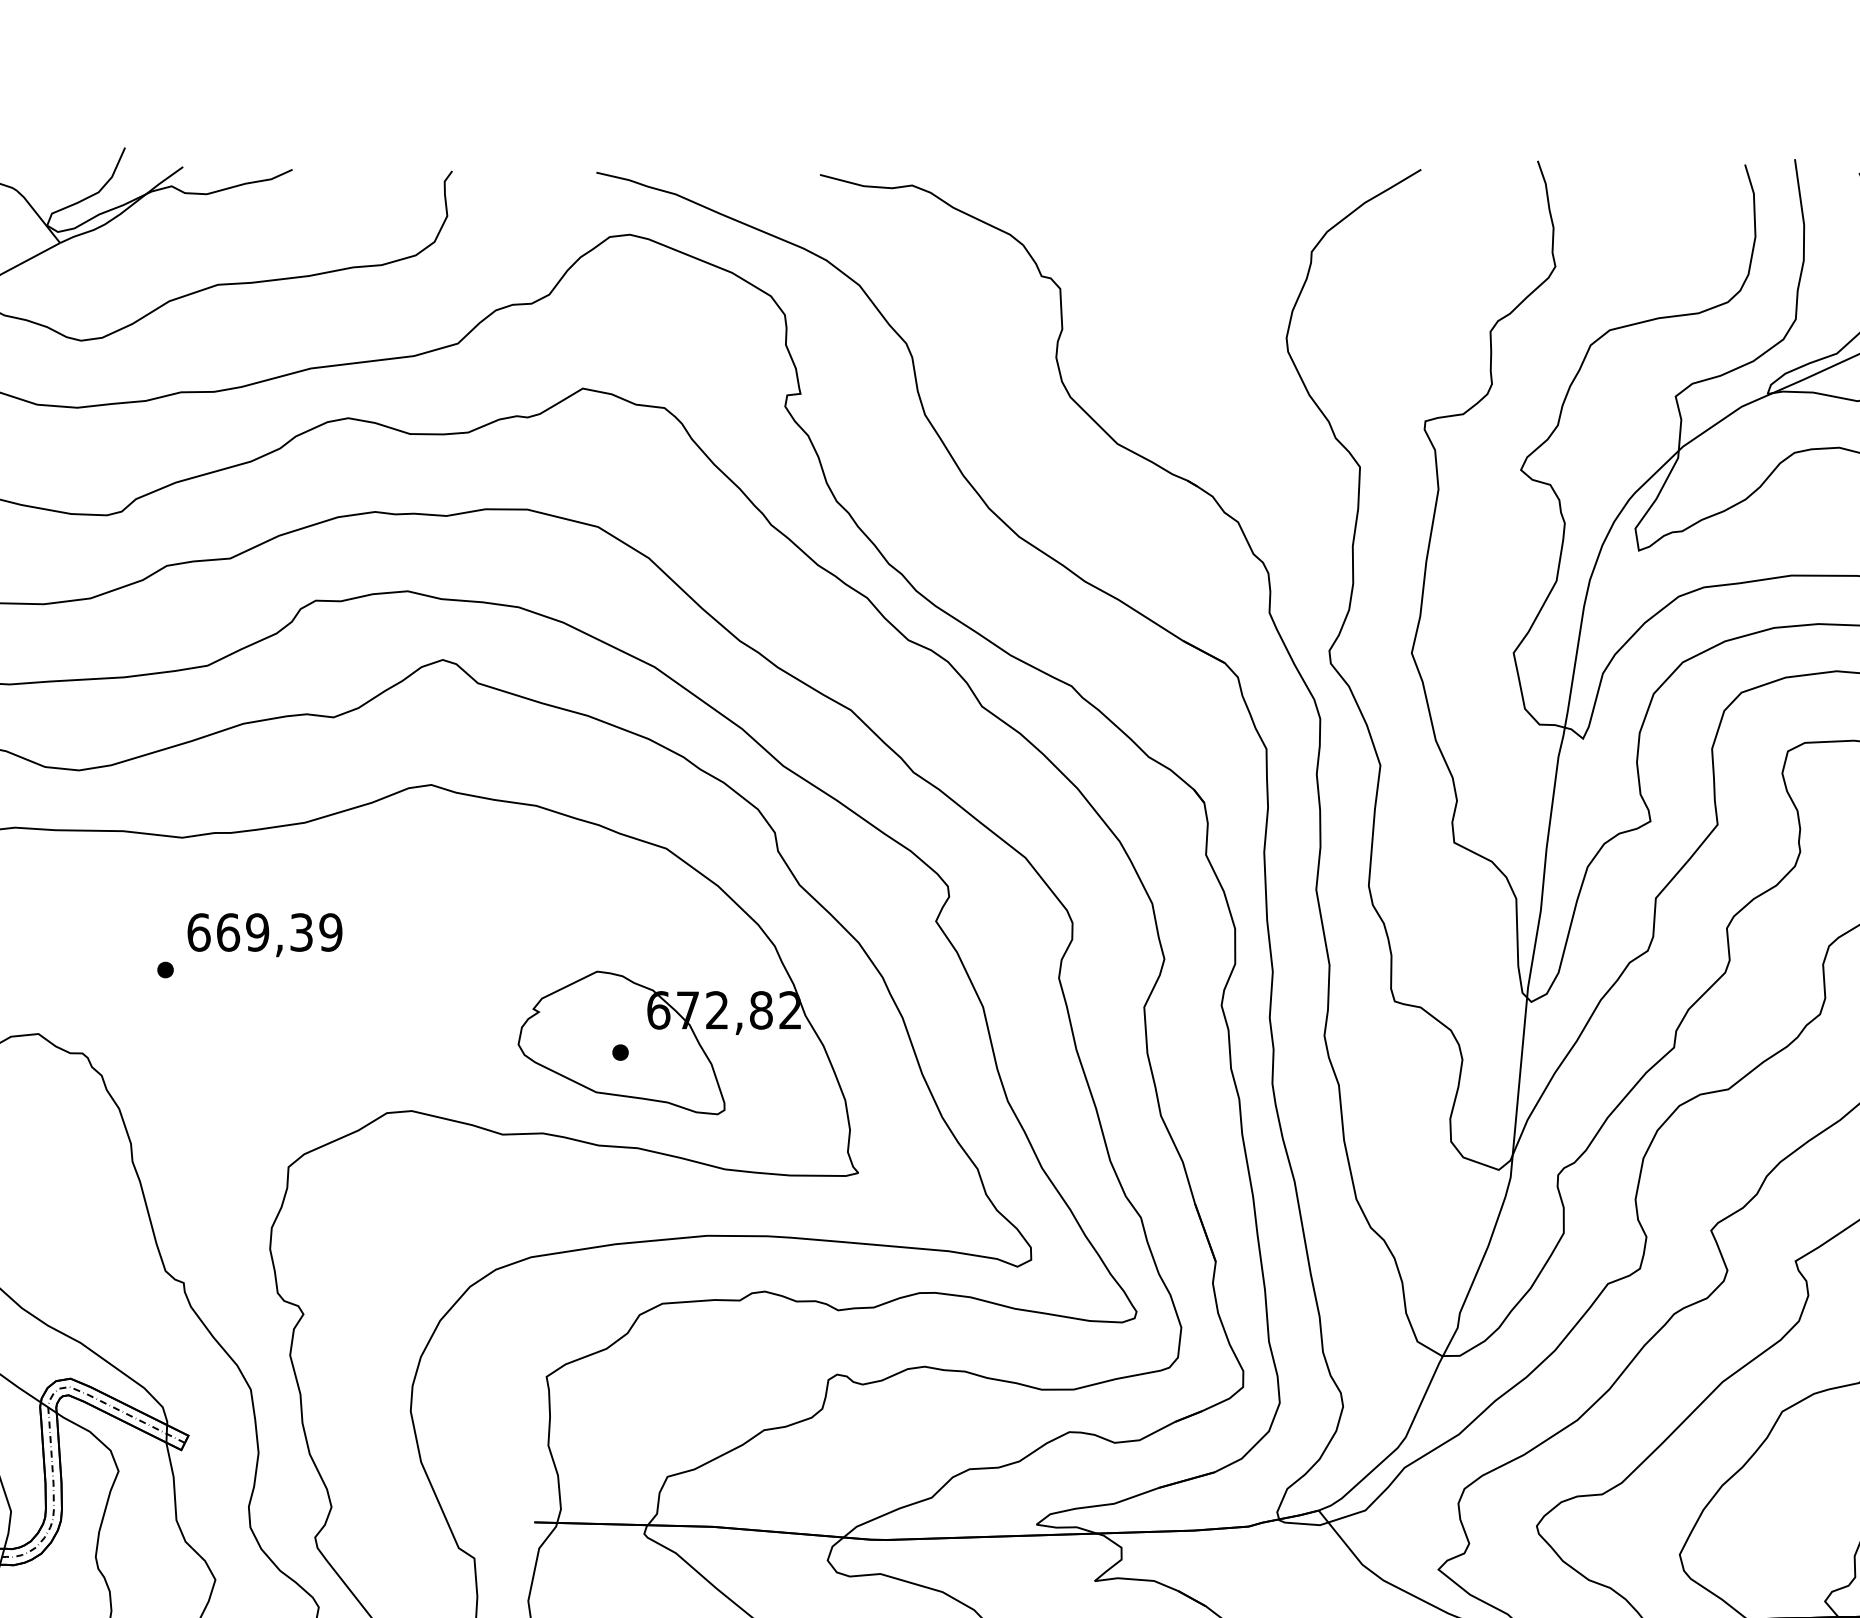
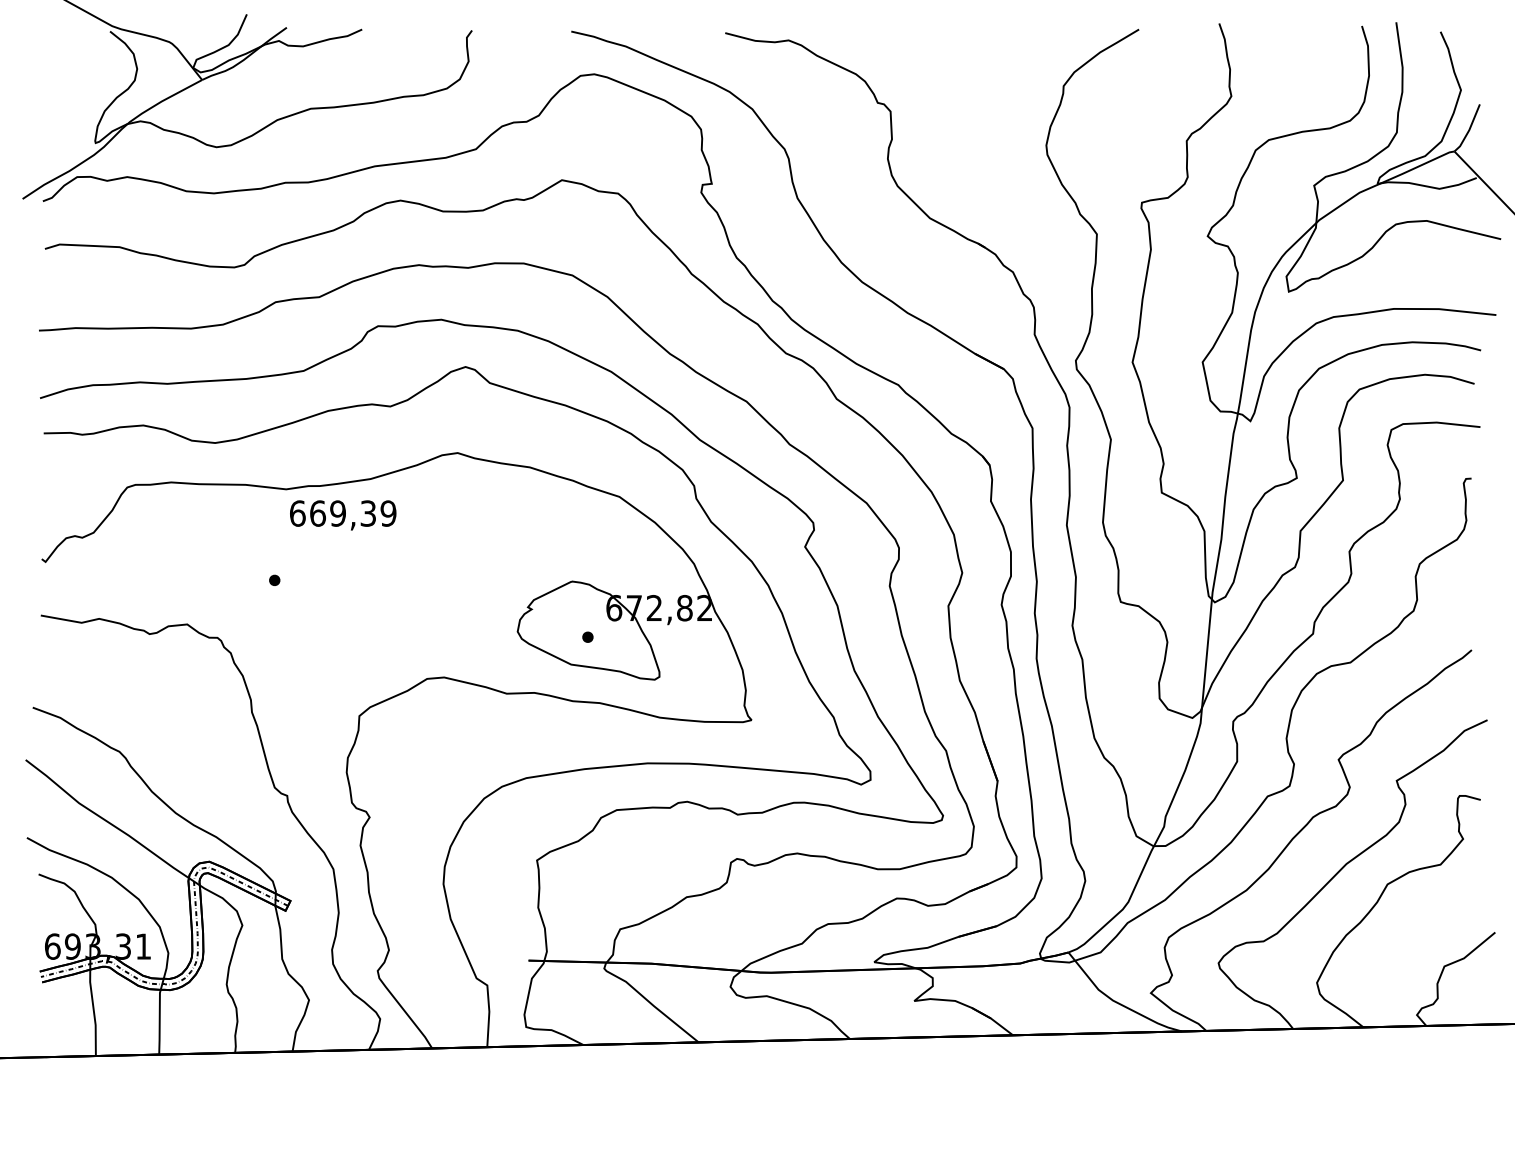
text: (265, 935) -> (343, 515), moved

